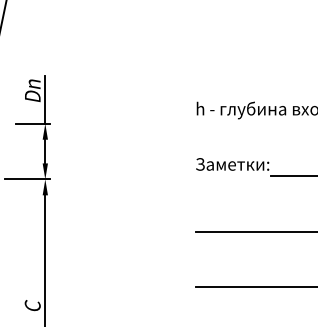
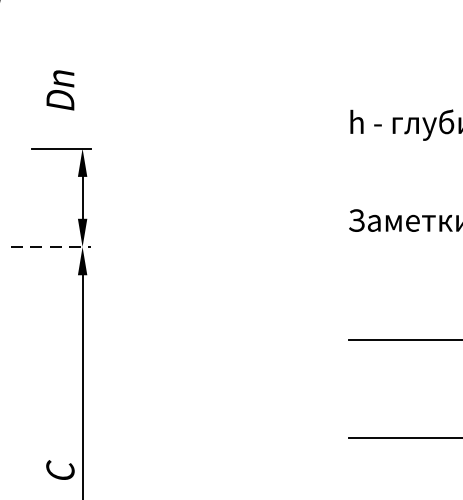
line: (45, 99) -> (82, 105), removed
line: (27, 179) -> (51, 247), solid -> dashed

